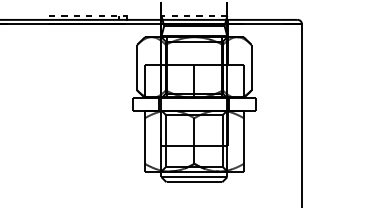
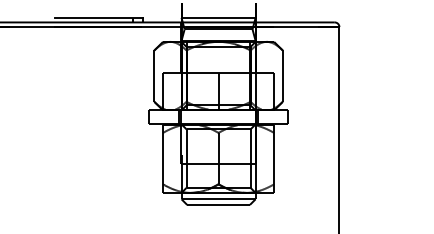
line: (87, 15) -> (98, 17), dashed -> solid
line: (194, 15) -> (218, 17), dashed -> solid

